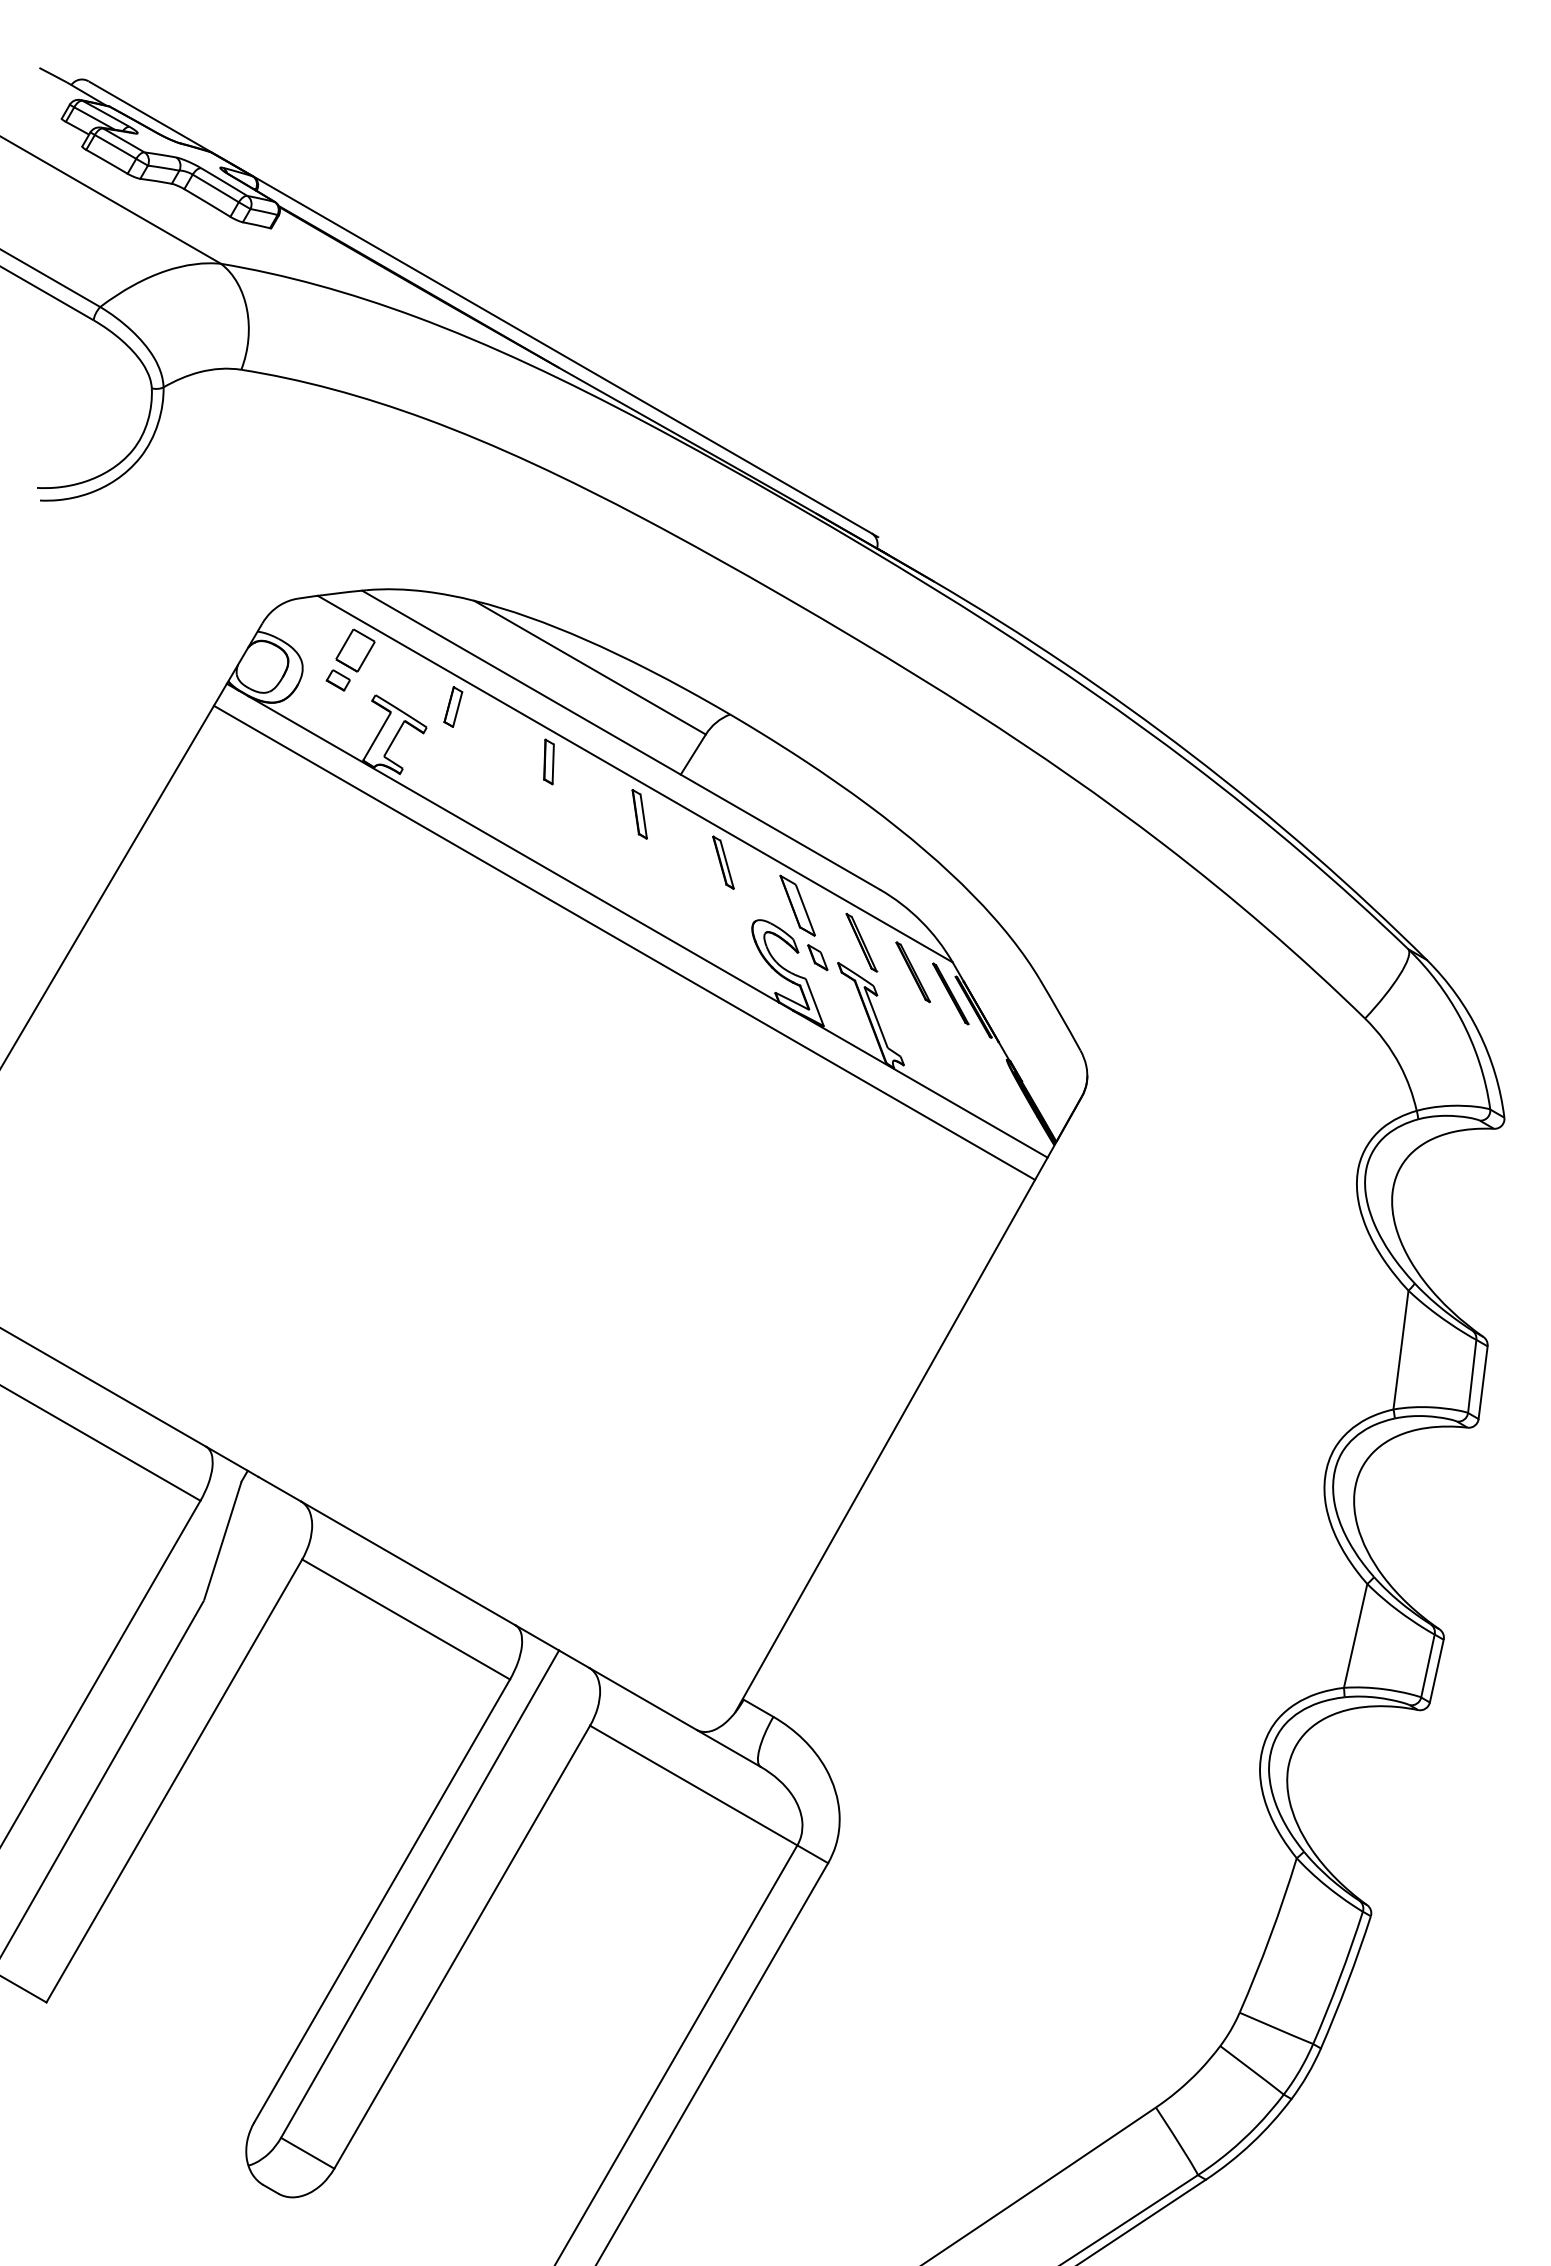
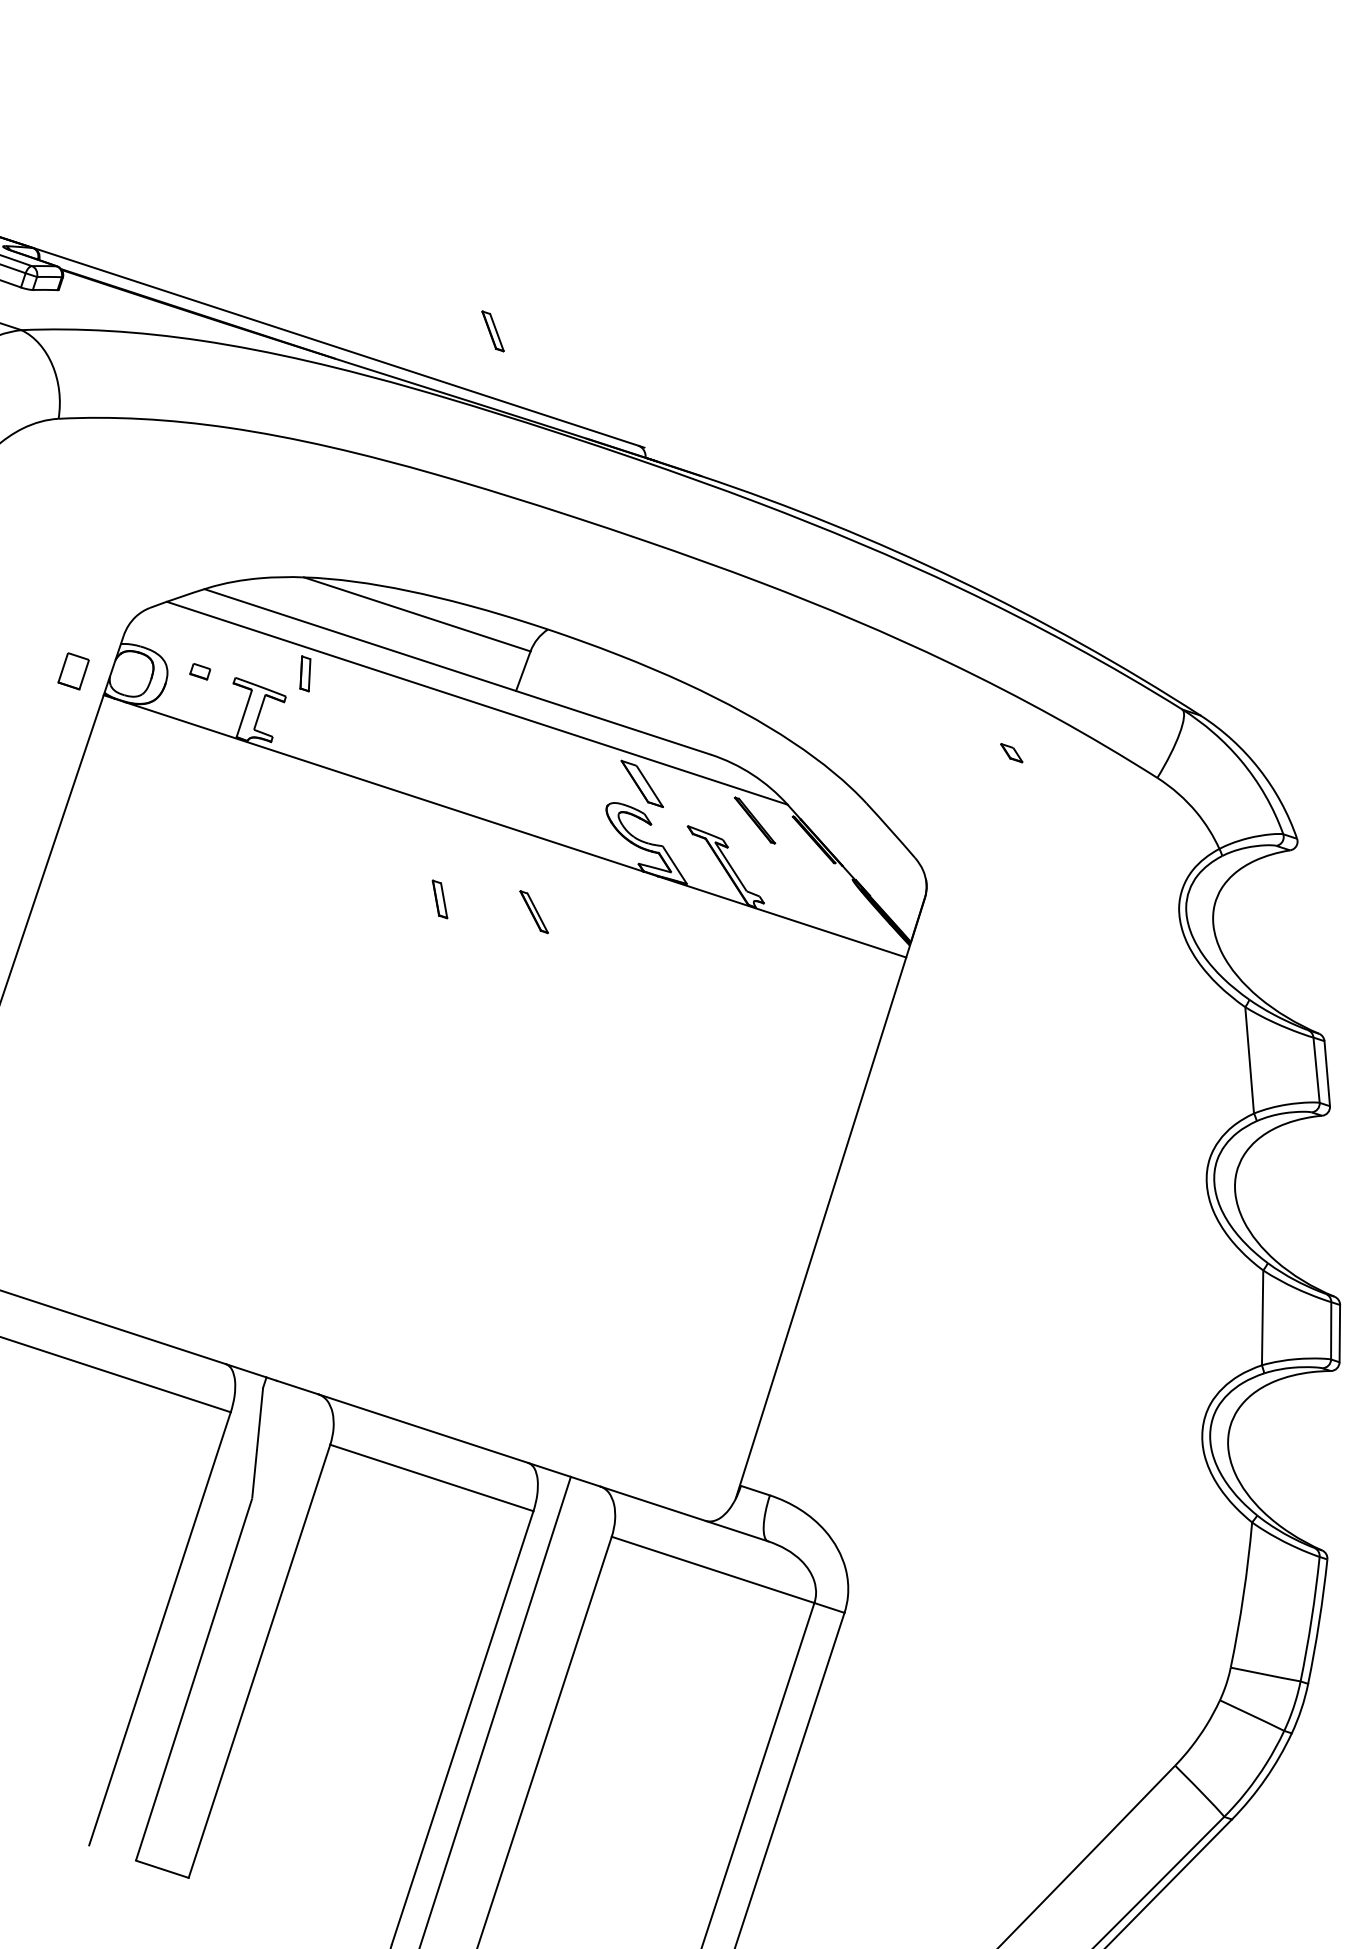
part: (355, 650) -> (73, 671), moved
part: (548, 761) -> (439, 899), moved
part: (639, 814) -> (492, 331), moved
part: (723, 862) -> (534, 911), moved
line: (624, 942) -> (497, 847), removed
part: (861, 942) -> (704, 804), removed
part: (817, 957) -> (1011, 753), moved
part: (950, 993) -> (791, 832), removed

